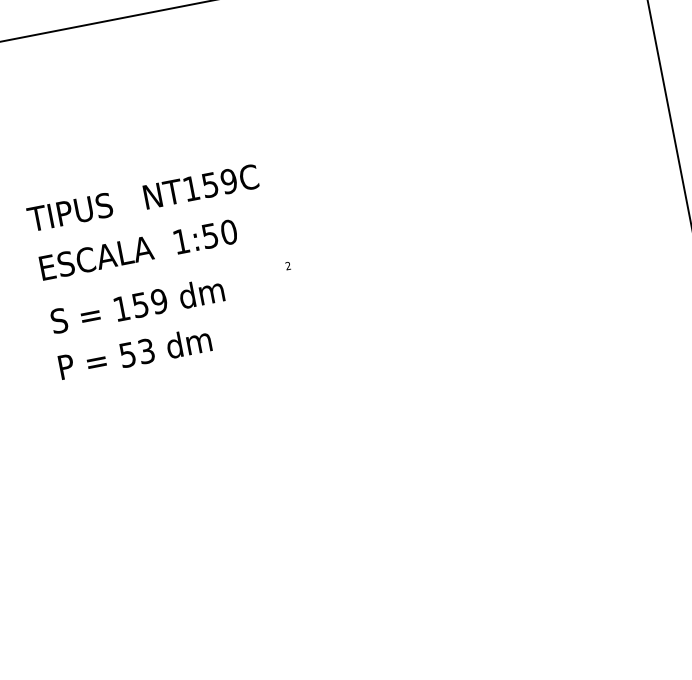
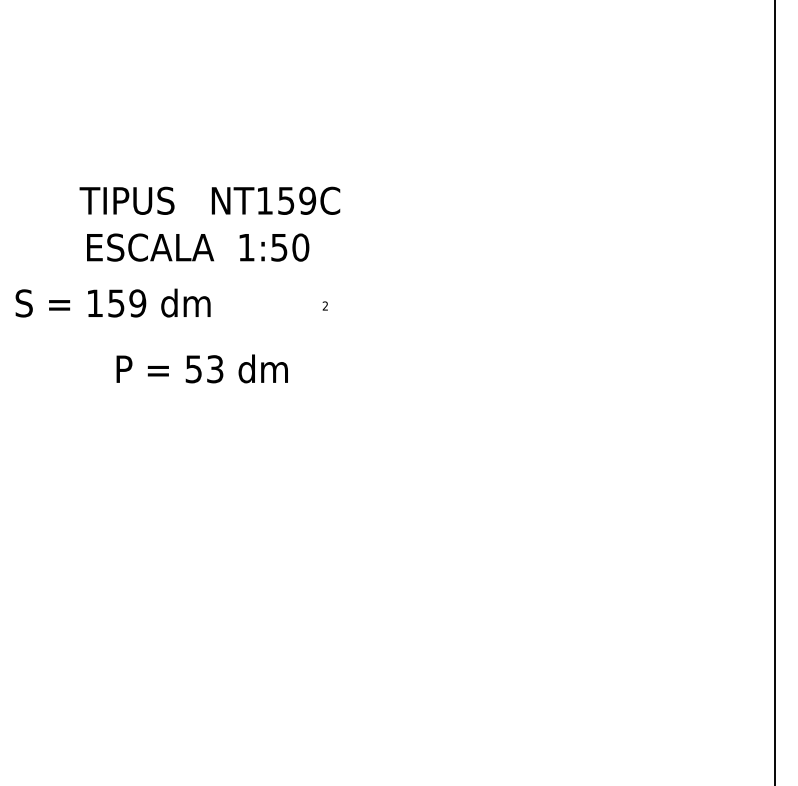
text: (142, 197) -> (209, 200), moved
text: (138, 249) -> (198, 247), moved
text: (136, 304) -> (112, 302), moved
text: (134, 352) -> (201, 368), moved

